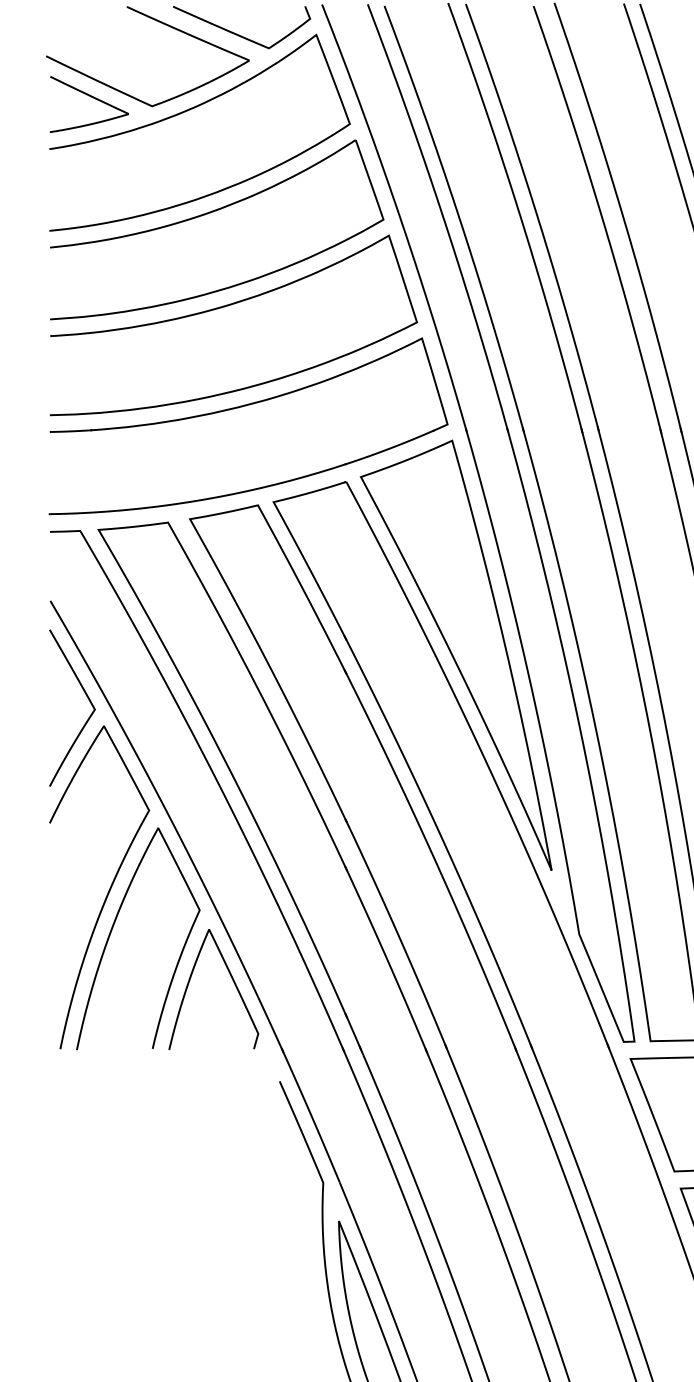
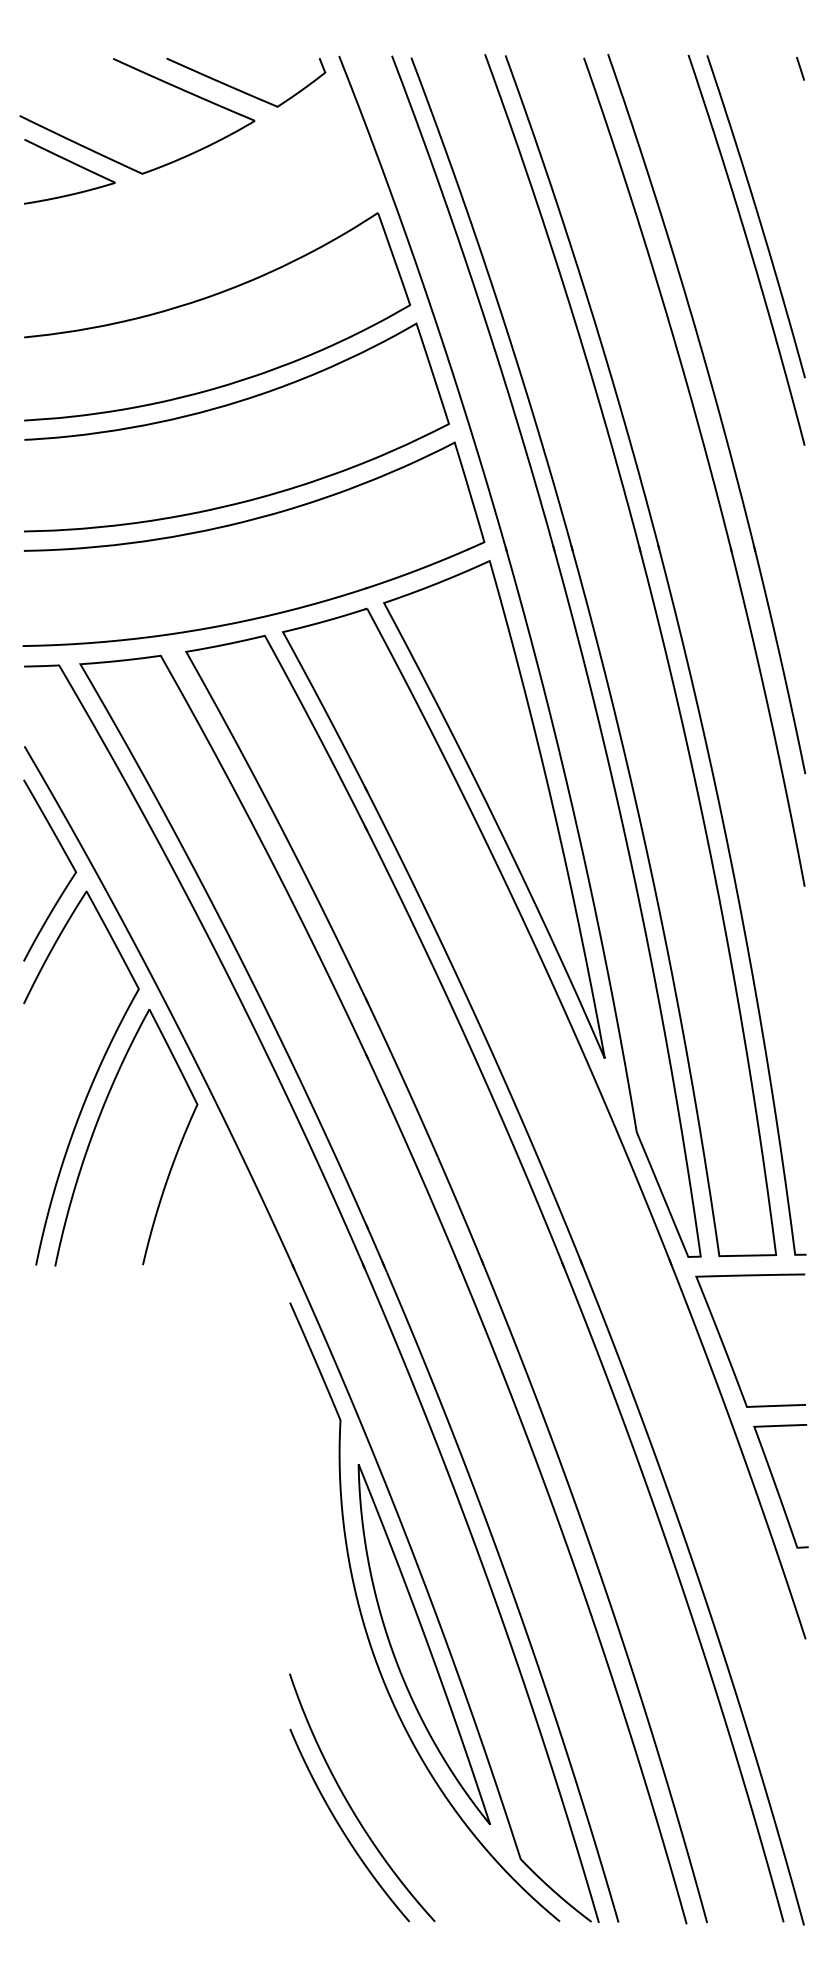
curve: (190, 110) -> (186, 178), removed
curve: (232, 981) -> (235, 1186), removed

